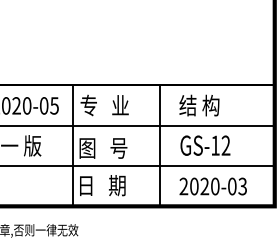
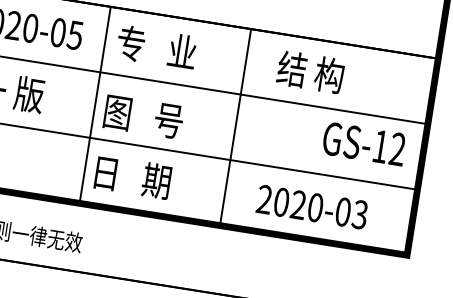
text: (205, 145) -> (364, 143), moved

